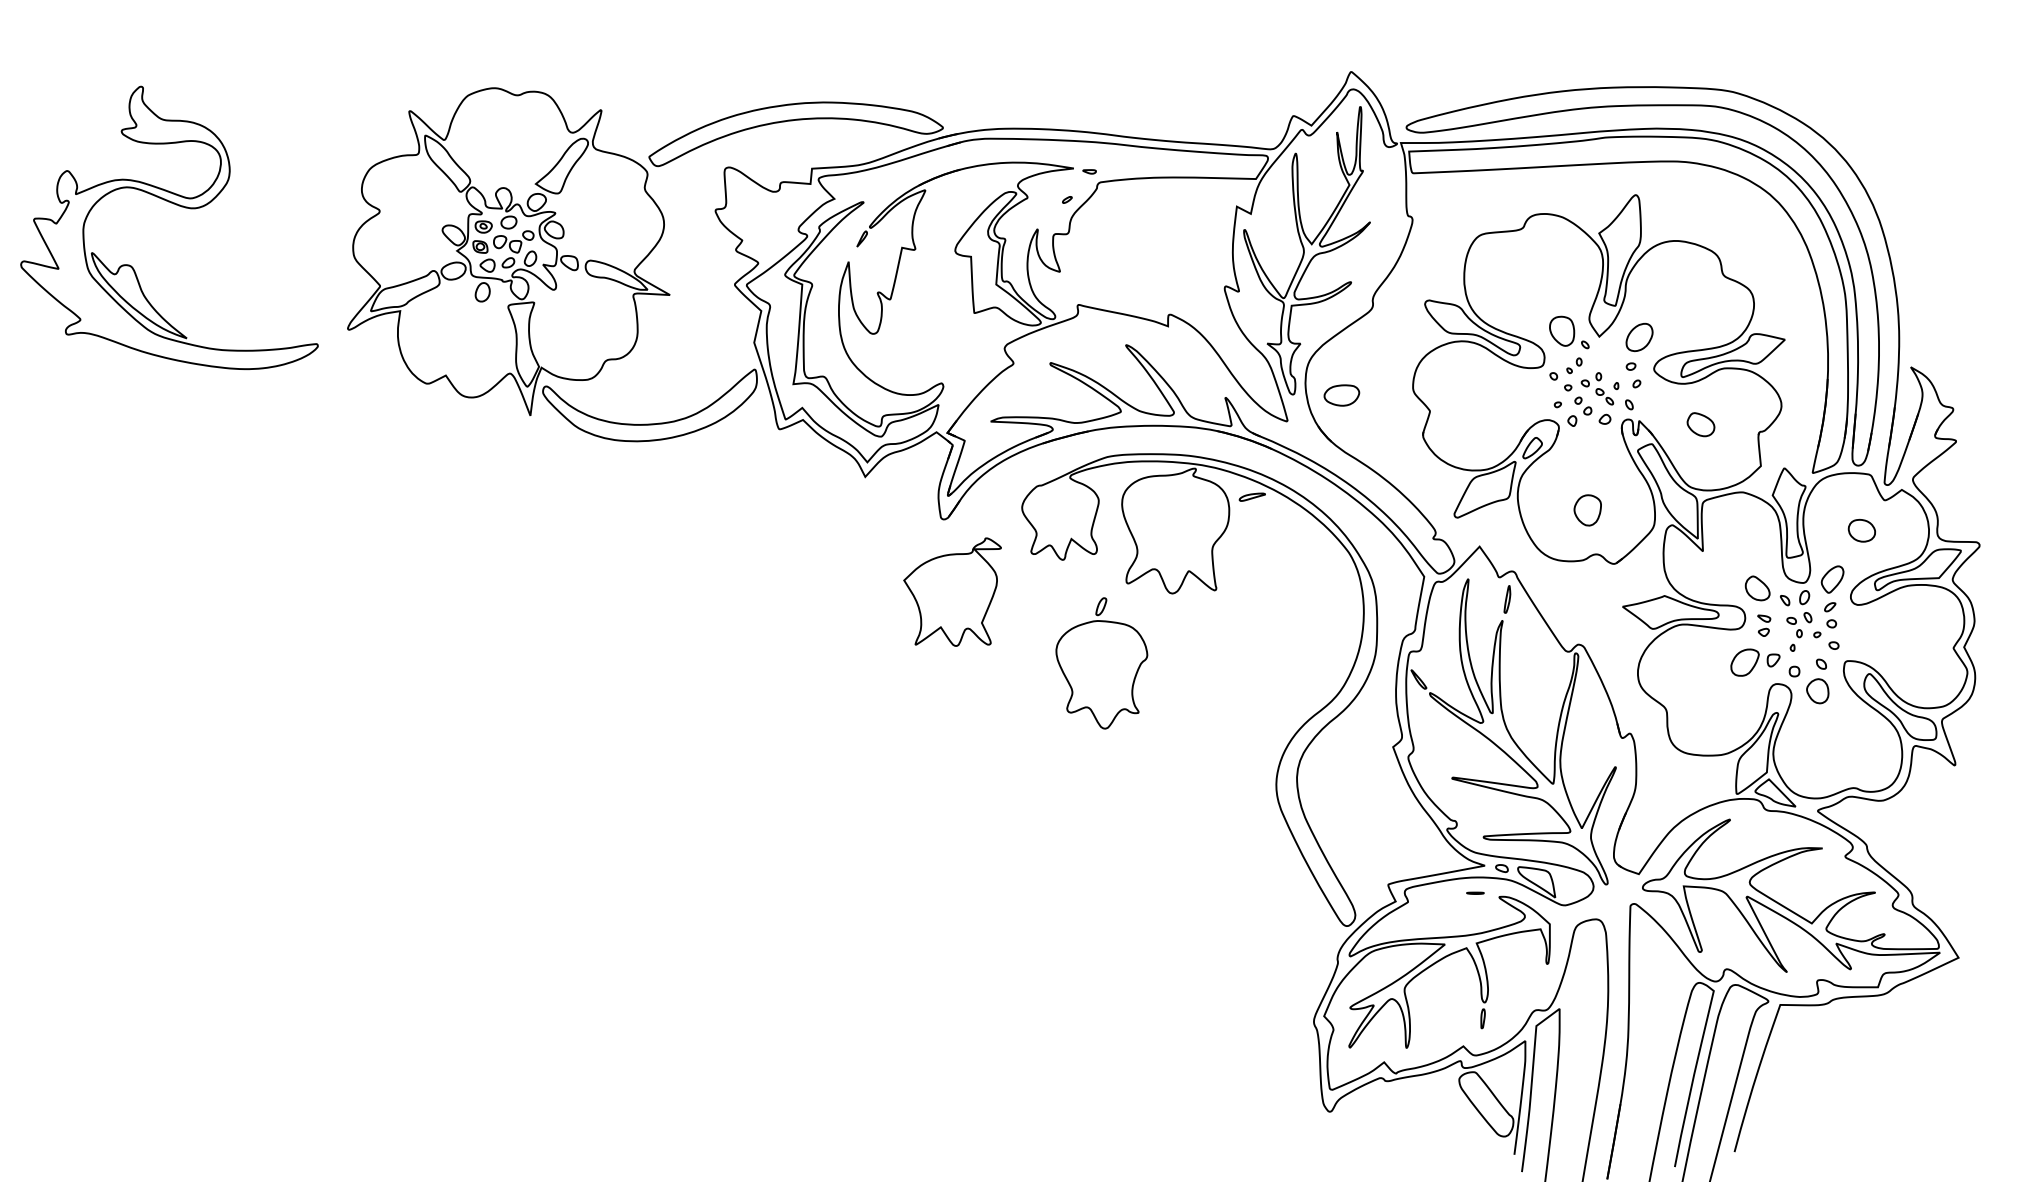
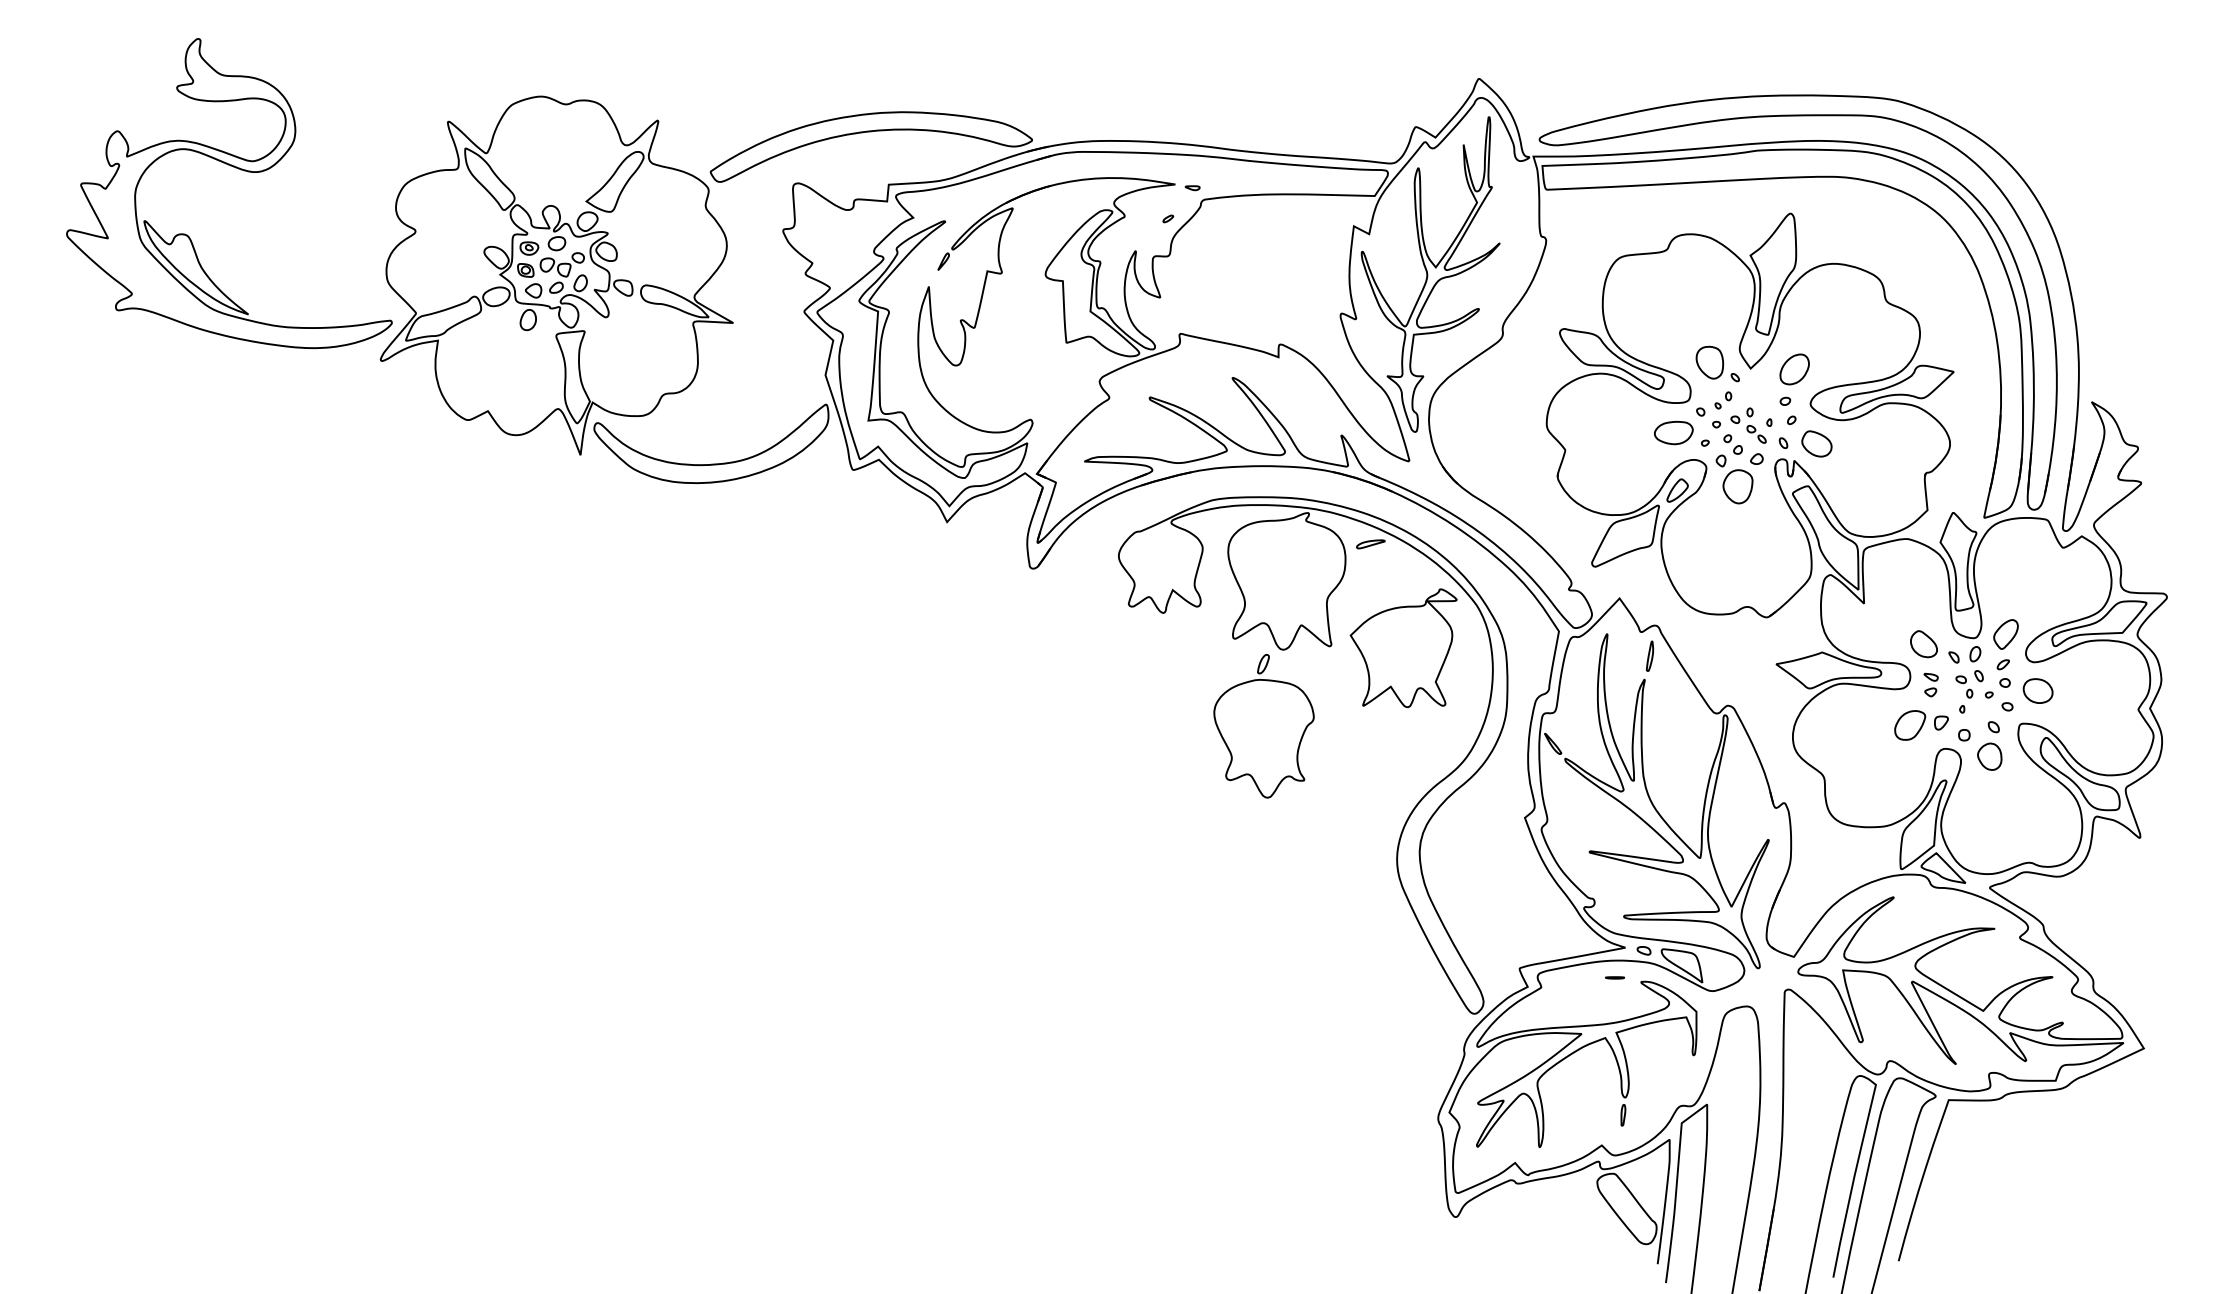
part: (177, 205) -> (238, 169), moved
part: (1341, 395) -> (1673, 432), moved
part: (1700, 424) -> (1816, 443), moved
part: (1587, 510) -> (1737, 486), moved
part: (1861, 530) -> (2037, 690), moved
part: (952, 592) -> (1403, 648), moved
part: (1101, 663) -> (1263, 726), moved

